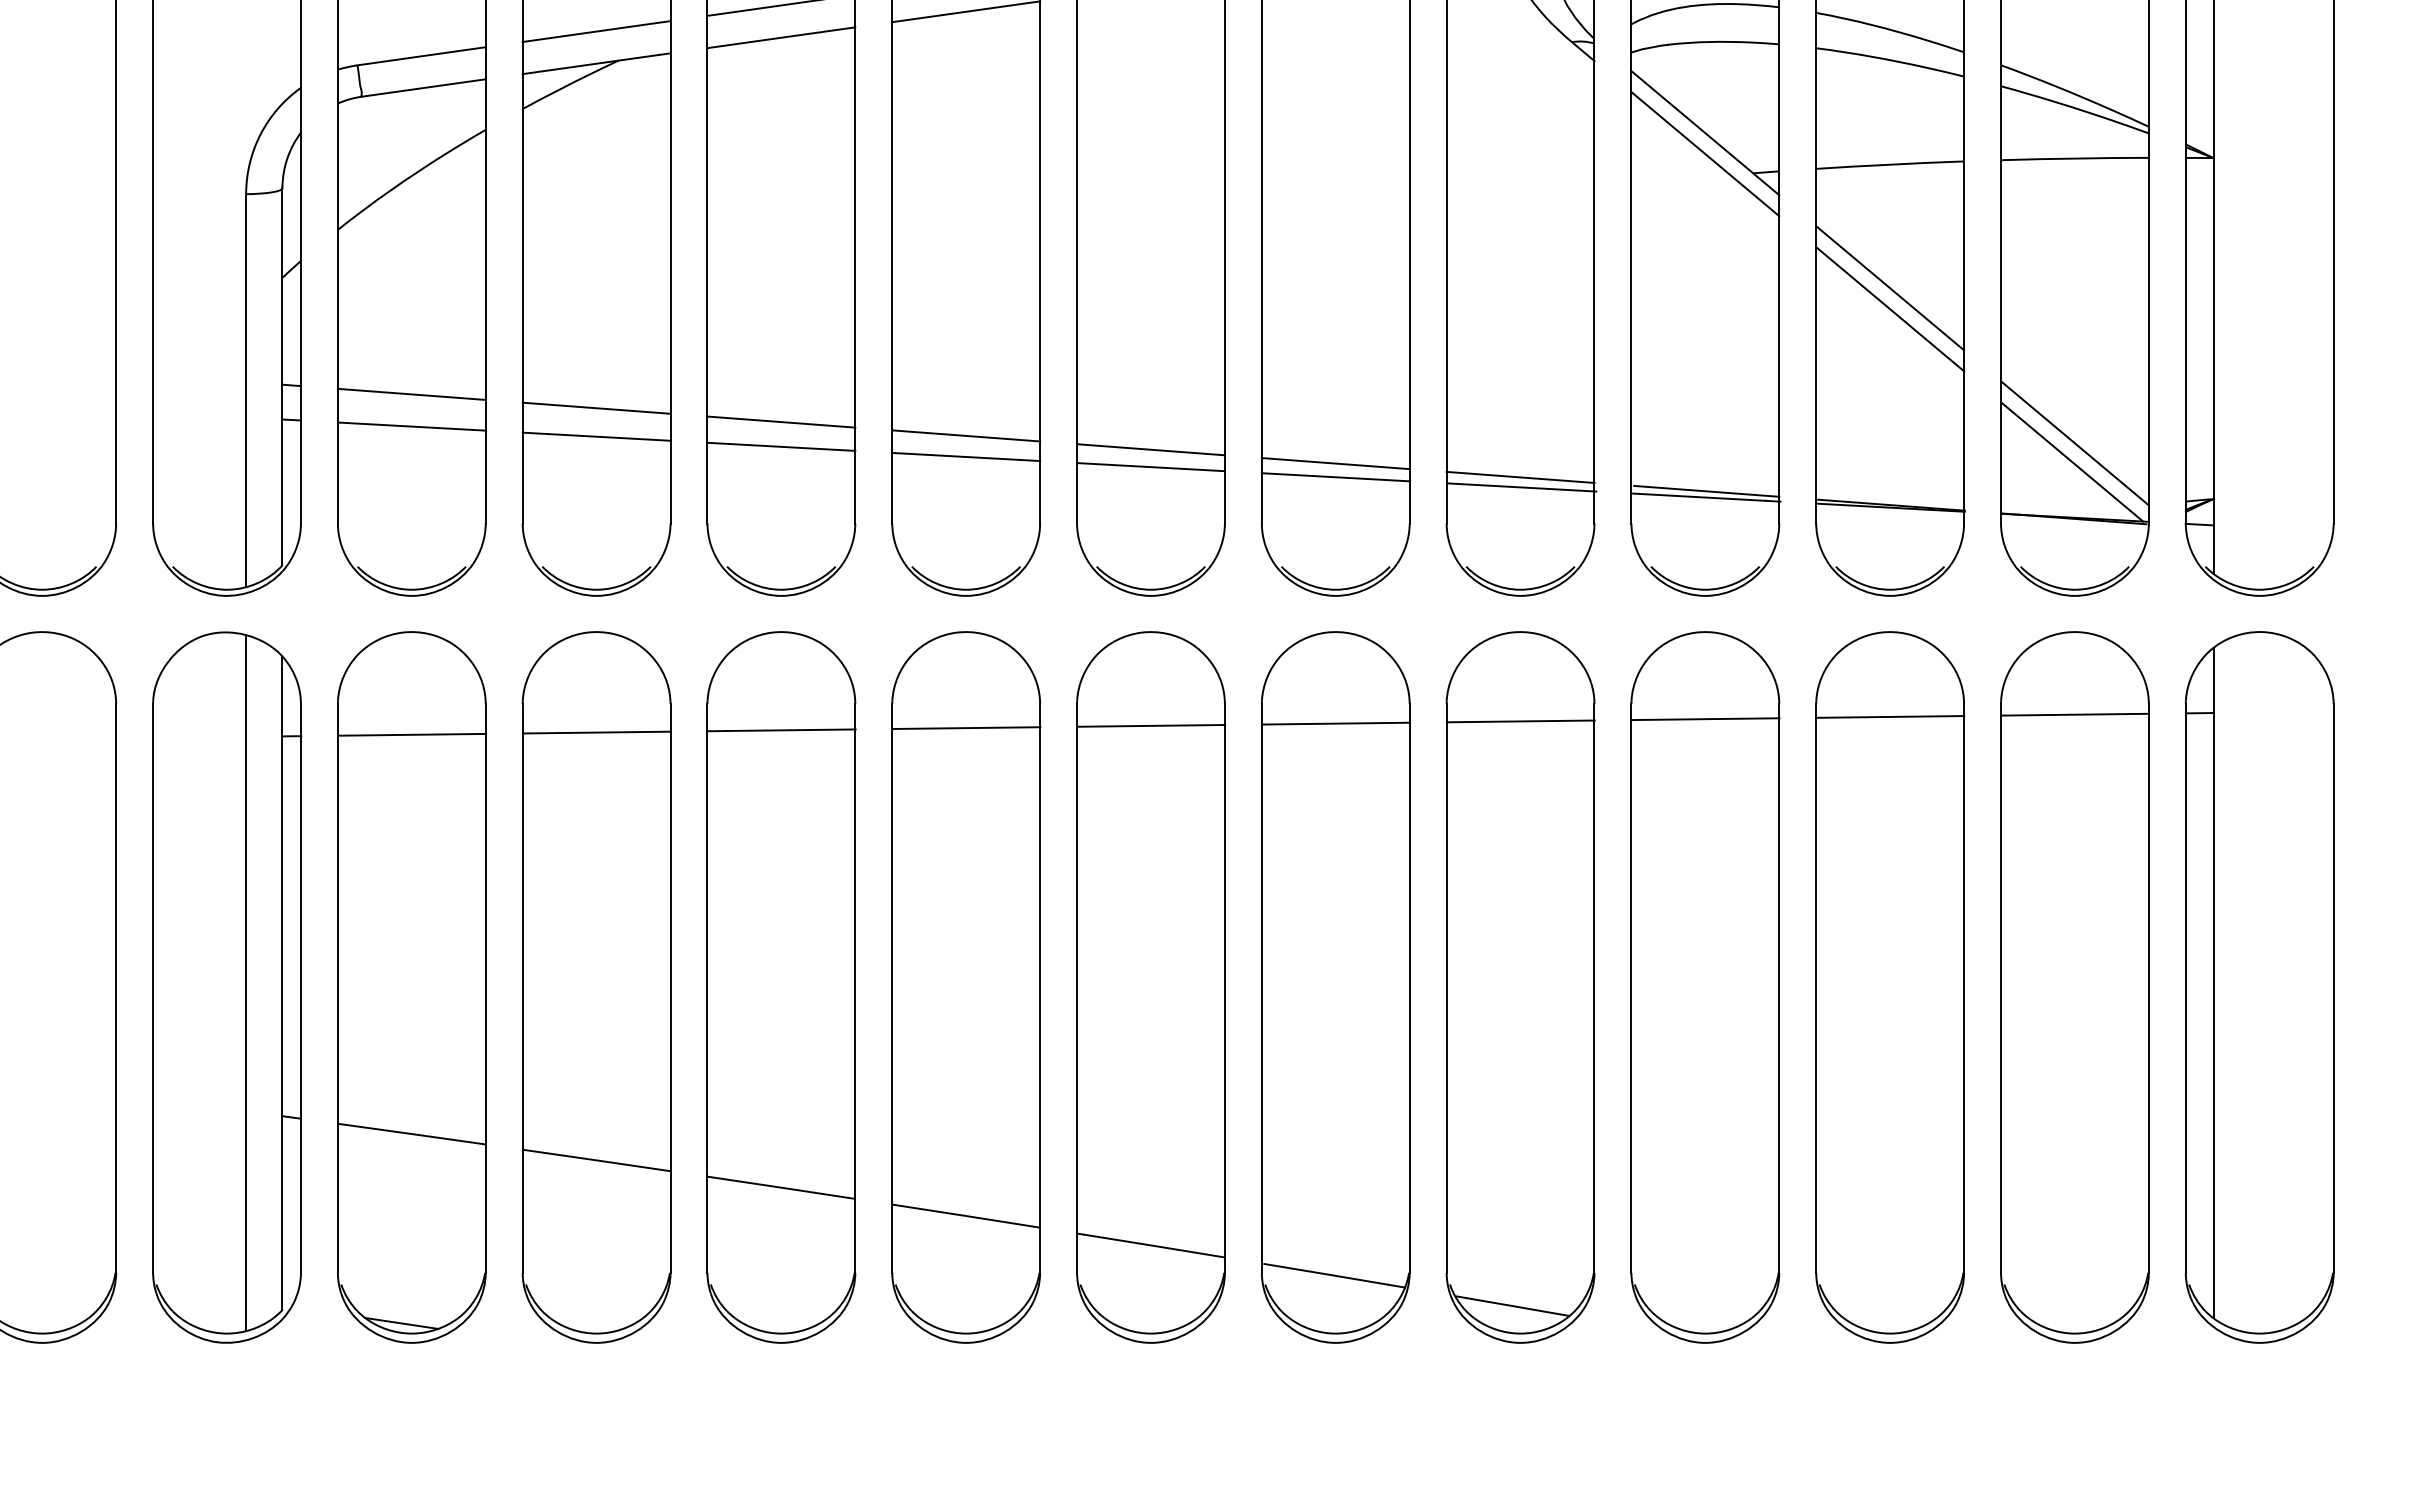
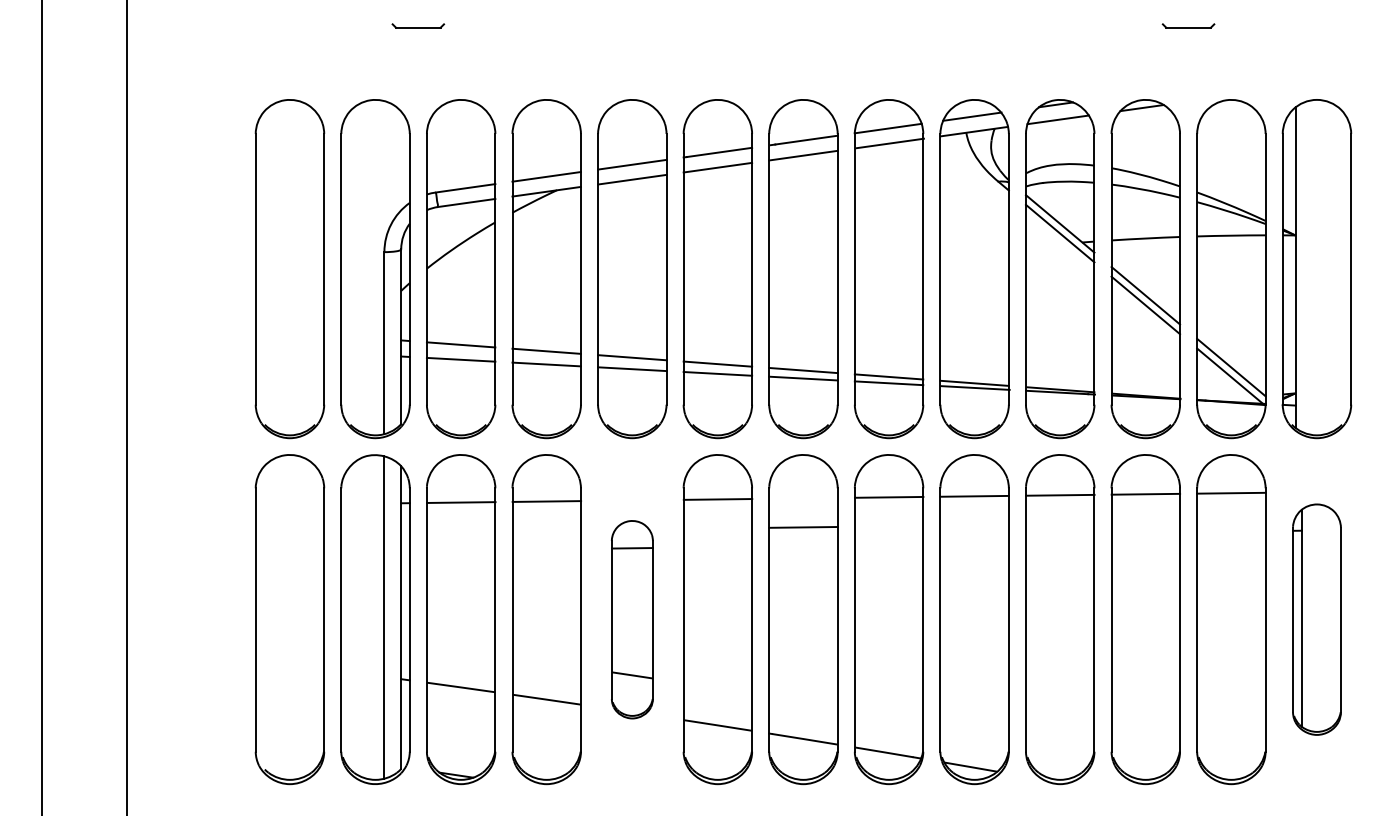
line: (1151, 726) -> (803, 527), moved
part: (781, 987) -> (632, 619), size x0.6
part: (2258, 987) -> (1316, 619), size x0.7

